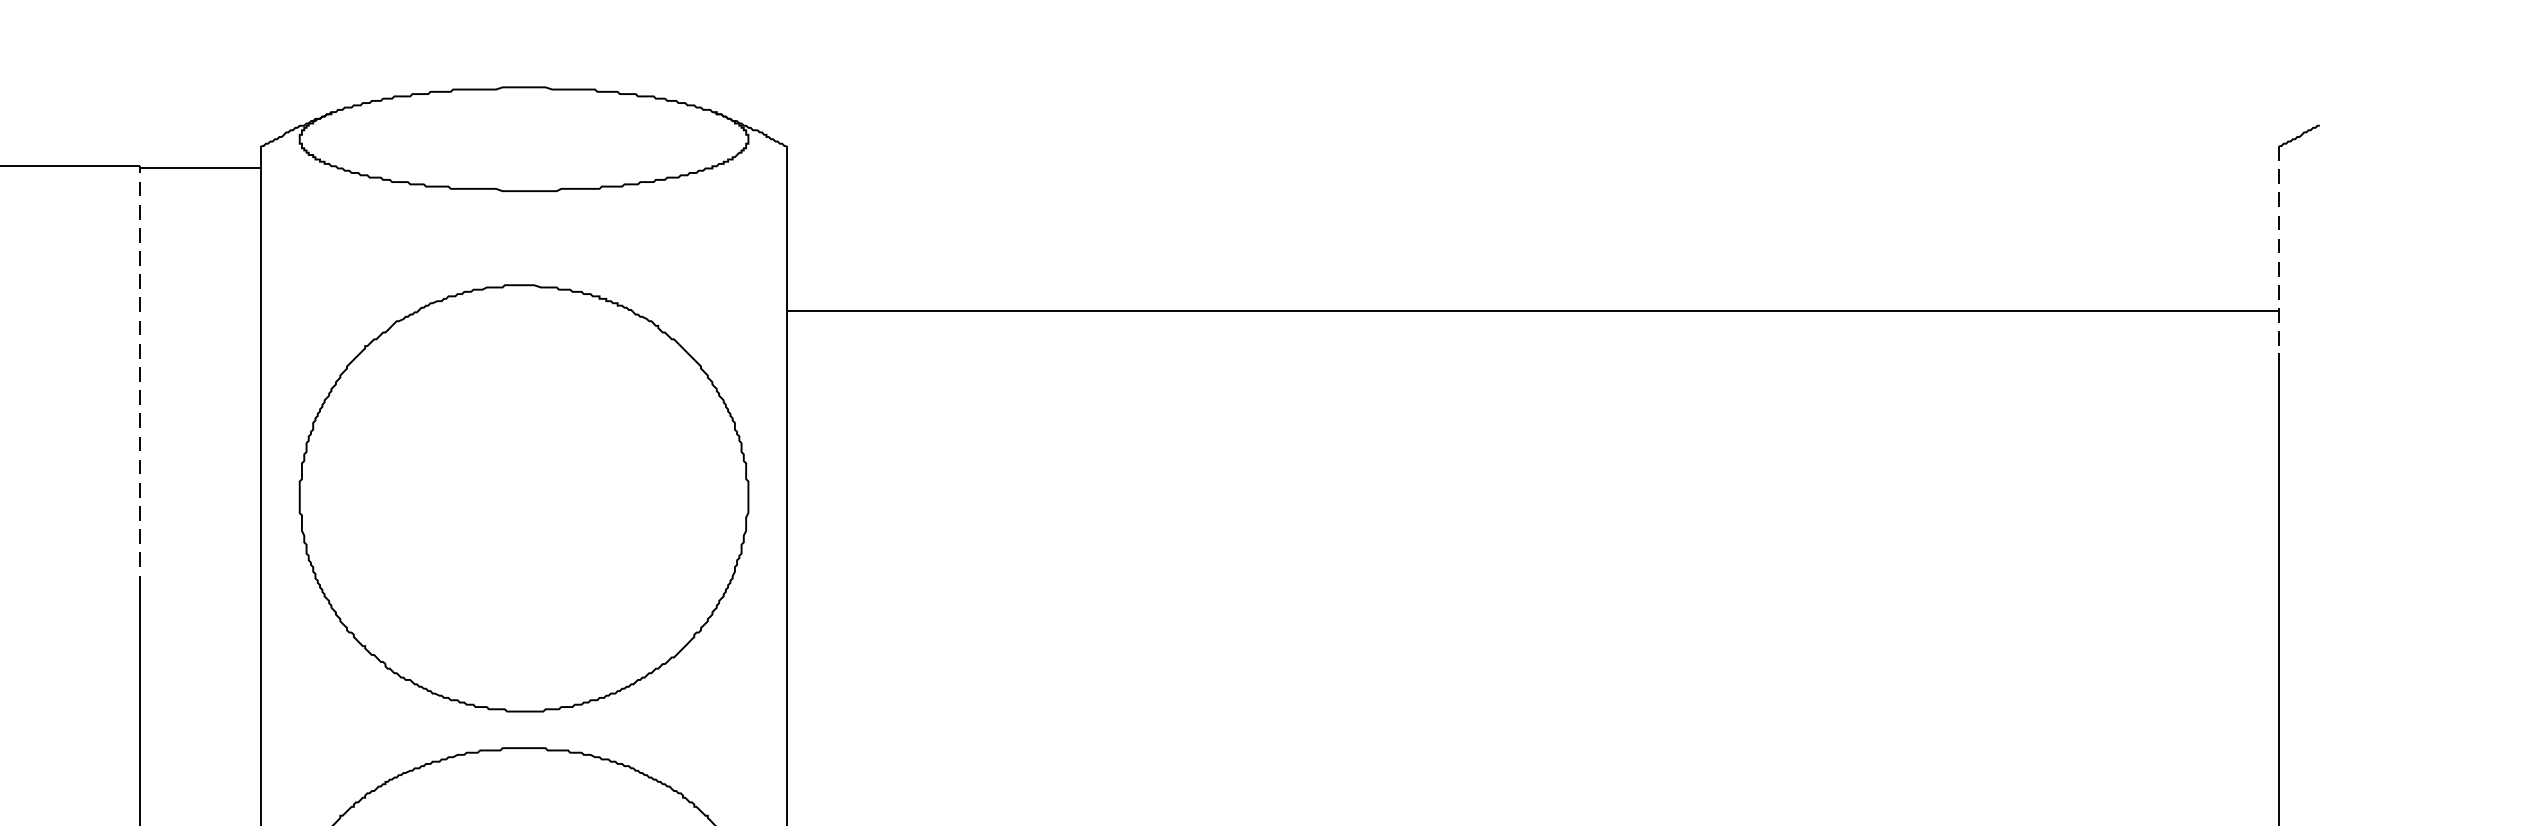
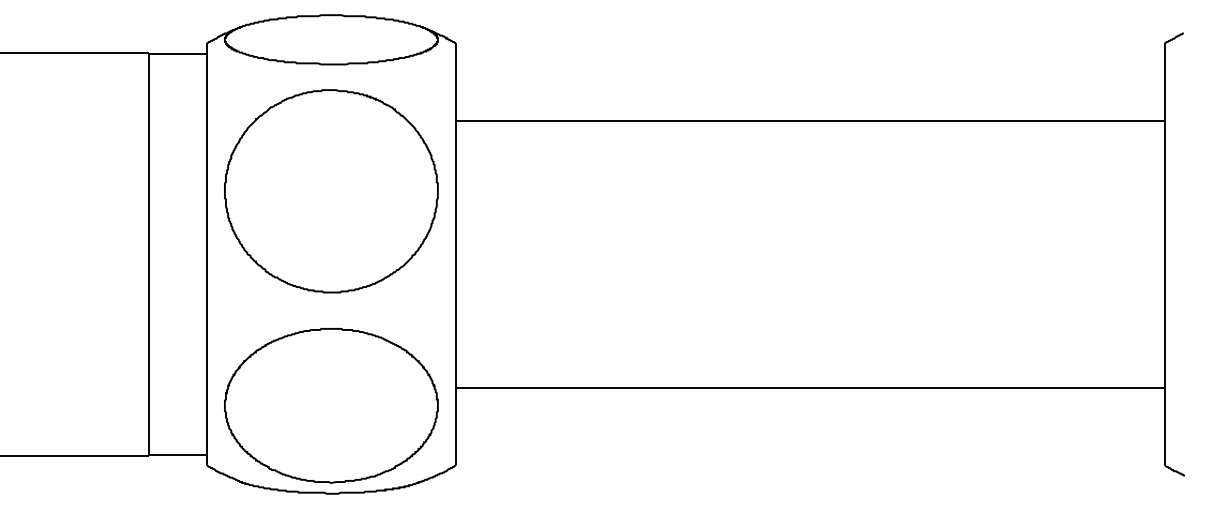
line: (2279, 250) -> (1164, 92), dashed -> solid
line: (138, 378) -> (148, 153), dashed -> solid
part: (524, 498) -> (331, 191), moved

